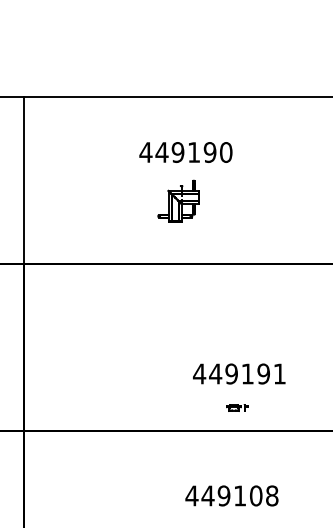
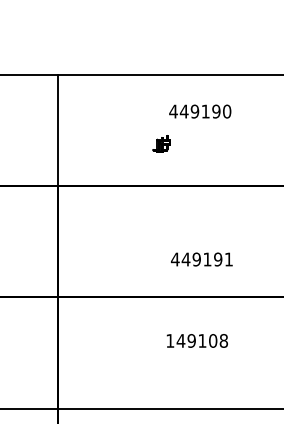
text: (186, 152) -> (200, 111), moved
part: (178, 200) -> (161, 143), size x0.6
part: (237, 408) -> (200, 282), removed
text: (190, 495) -> (169, 340), 449108 -> 149108

